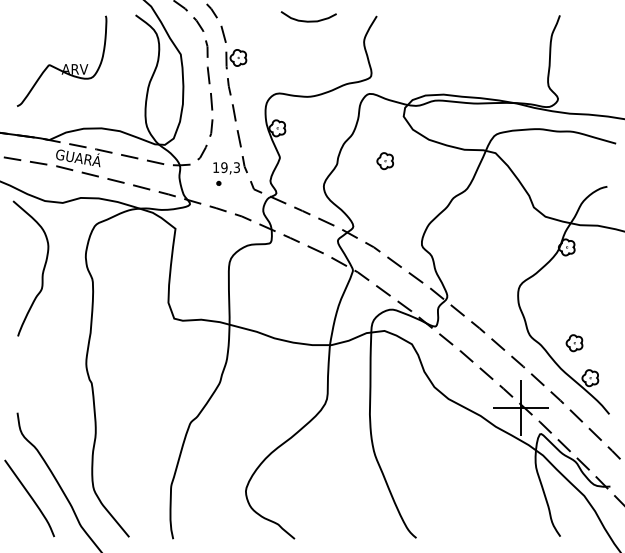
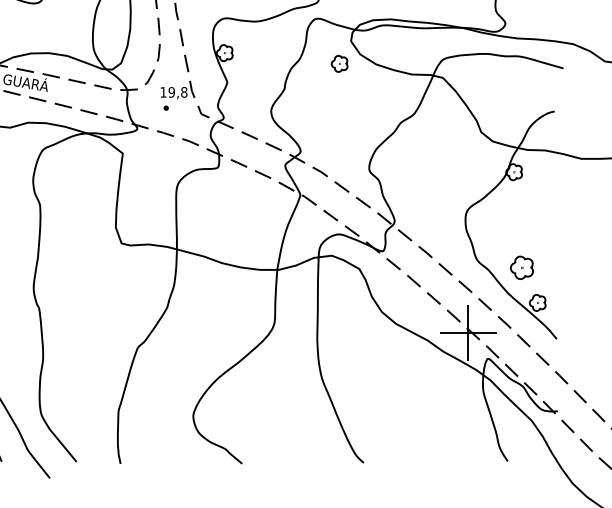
part: (384, 161) -> (338, 64), moved
text: (236, 167) -> (183, 92), 19,3 -> 19,8
part: (574, 343) -> (521, 268), size x1.4

